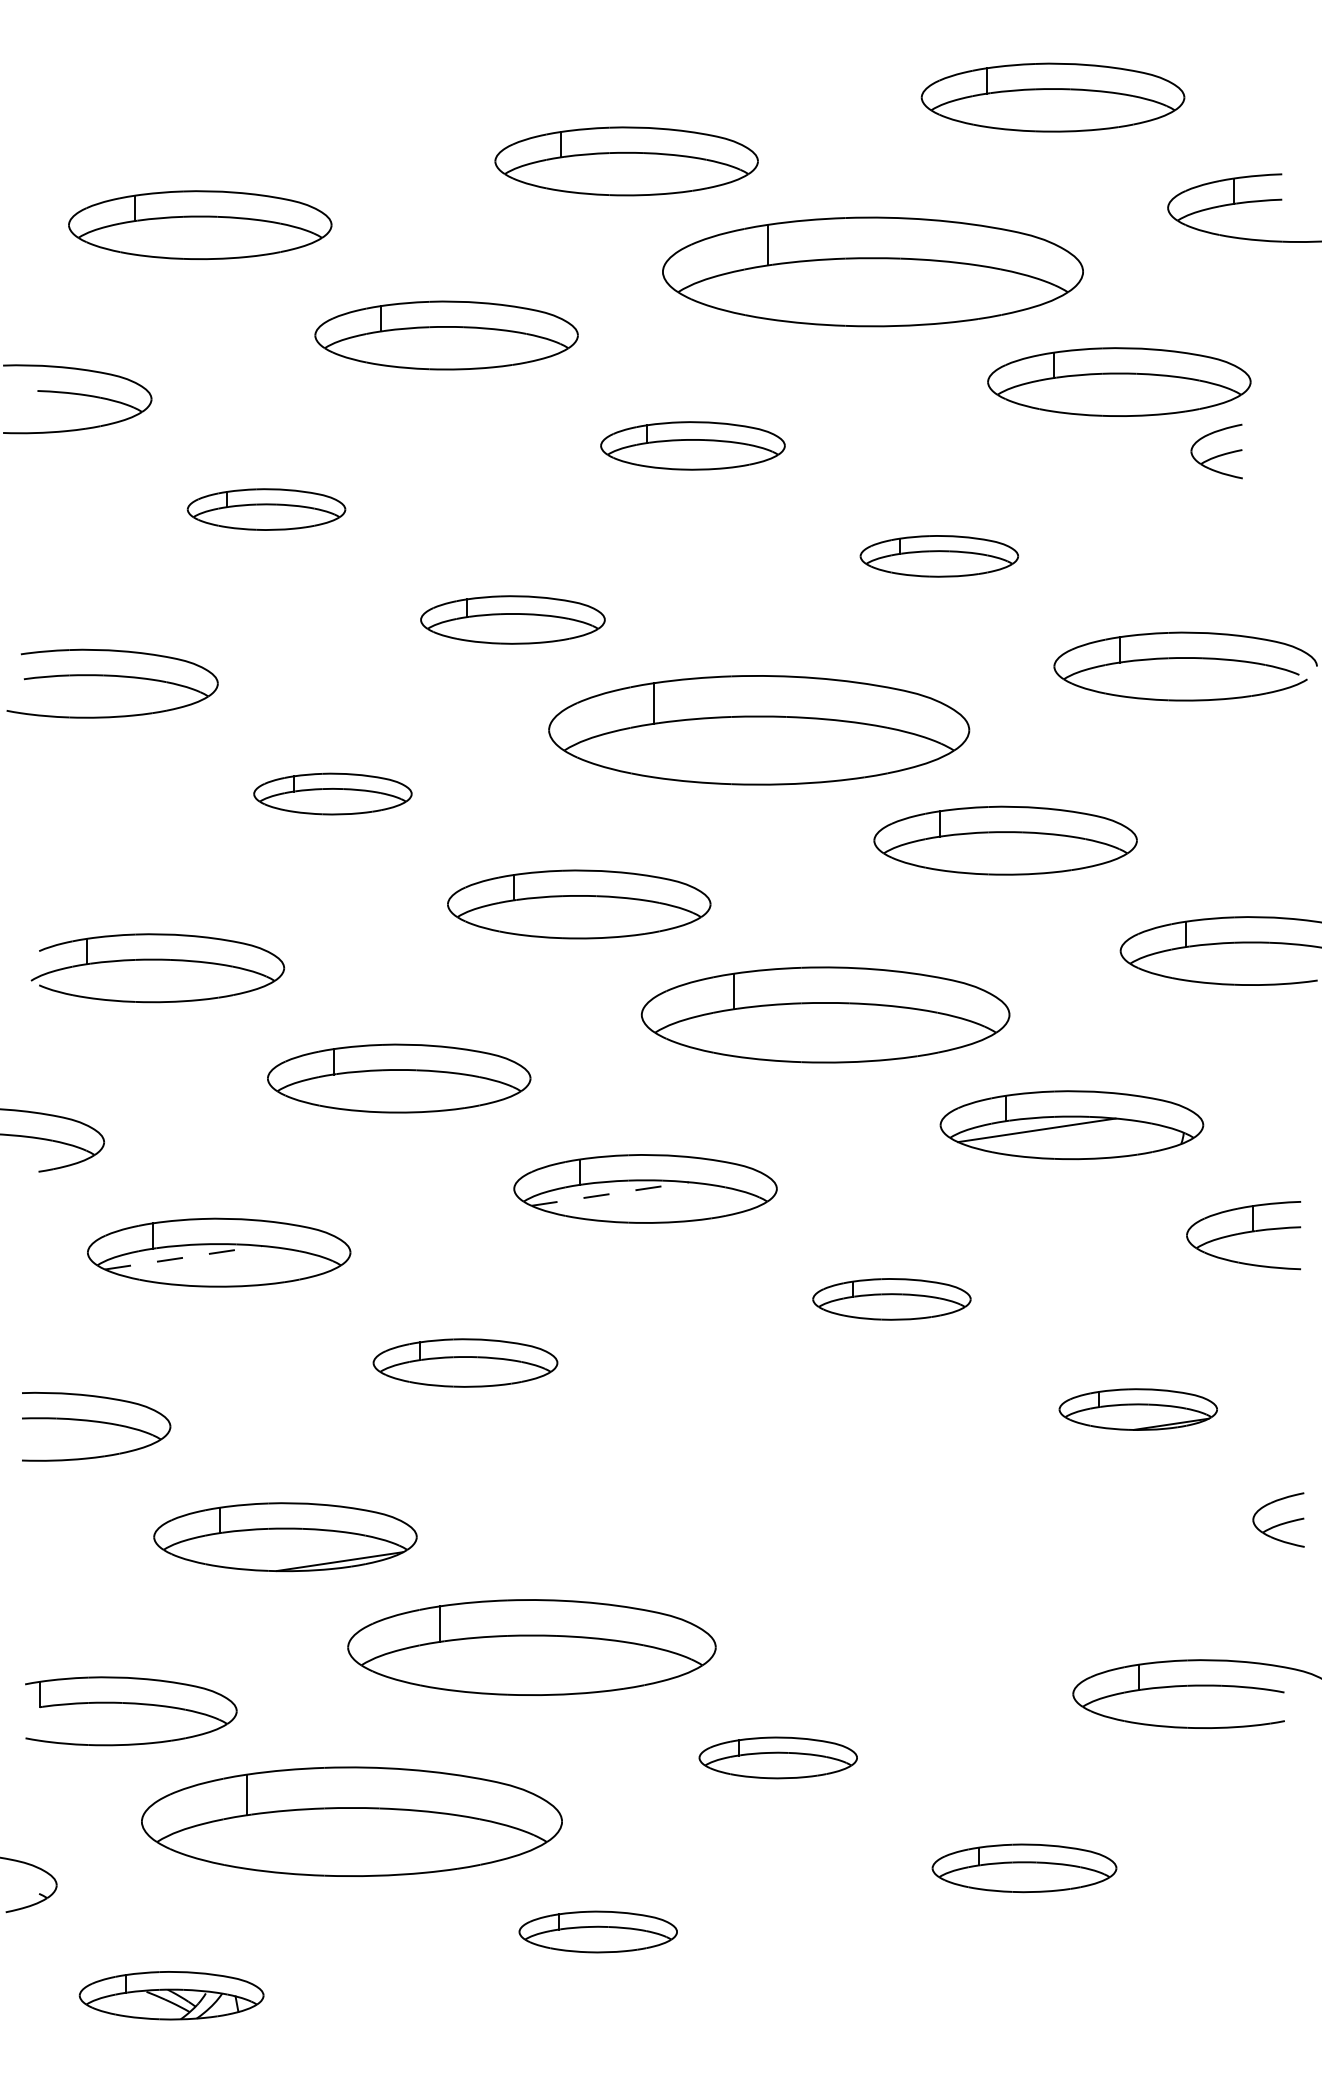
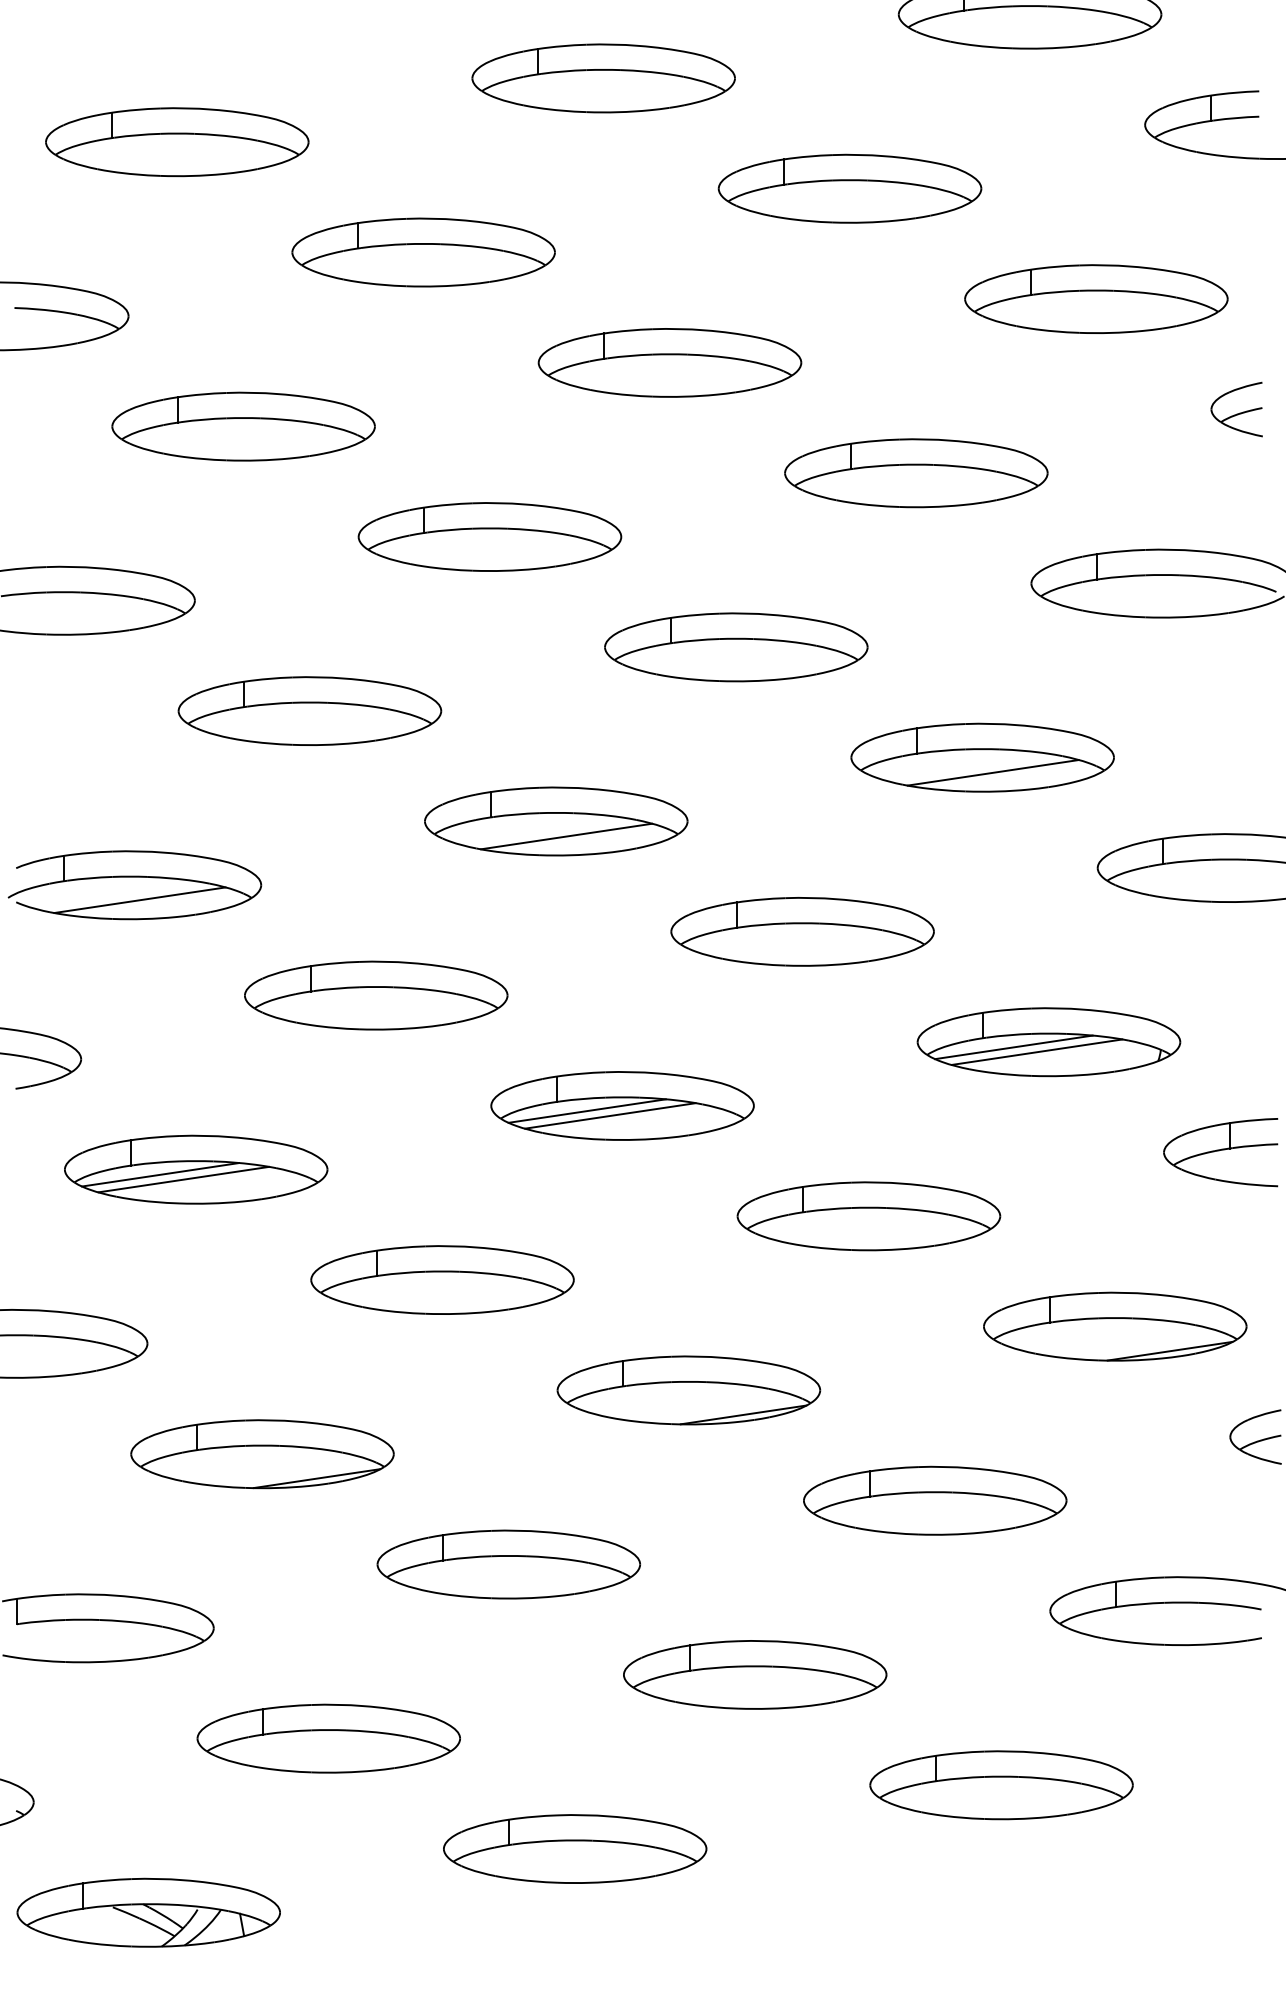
part: (872, 271) -> (849, 188), size x0.62
part: (692, 445) -> (669, 362), size x1.43
part: (1216, 451) -> (1236, 409), moved
part: (266, 509) -> (243, 426), size x1.67
part: (939, 556) -> (916, 473), size x1.67
part: (512, 619) -> (489, 536), size x1.43
part: (759, 730) -> (736, 647), size x0.62
part: (332, 793) -> (309, 710), size x1.67
line: (1015, 855) -> (992, 772), added
line: (589, 919) -> (566, 836), added
line: (162, 982) -> (139, 899), added
part: (825, 1014) -> (802, 931), size x0.71
line: (1059, 1134) -> (1036, 1051), added
line: (610, 1194) -> (587, 1111), dashed -> solid
line: (633, 1198) -> (610, 1115), added
line: (184, 1257) -> (161, 1174), dashed -> solid
line: (206, 1262) -> (183, 1179), added
part: (891, 1299) -> (868, 1216), size x1.67
part: (465, 1362) -> (442, 1279), size x1.43
part: (1138, 1409) -> (1115, 1326), size x1.67
part: (711, 1473) -> (688, 1390), added
part: (958, 1583) -> (935, 1500), added
part: (531, 1647) -> (508, 1564), size x0.71
part: (778, 1757) -> (755, 1674), size x1.67
part: (351, 1821) -> (328, 1738), size x0.62
part: (1024, 1868) -> (1001, 1785), size x1.43
part: (598, 1931) -> (575, 1848), size x1.67
part: (171, 1995) -> (148, 1912), size x1.43

